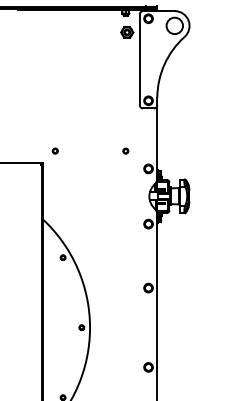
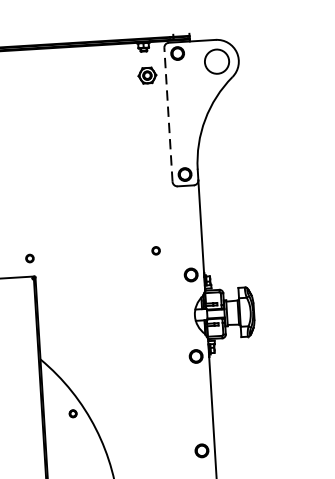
line: (139, 59) -> (167, 114), solid -> dashed
part: (54, 150) -> (28, 257), moved

